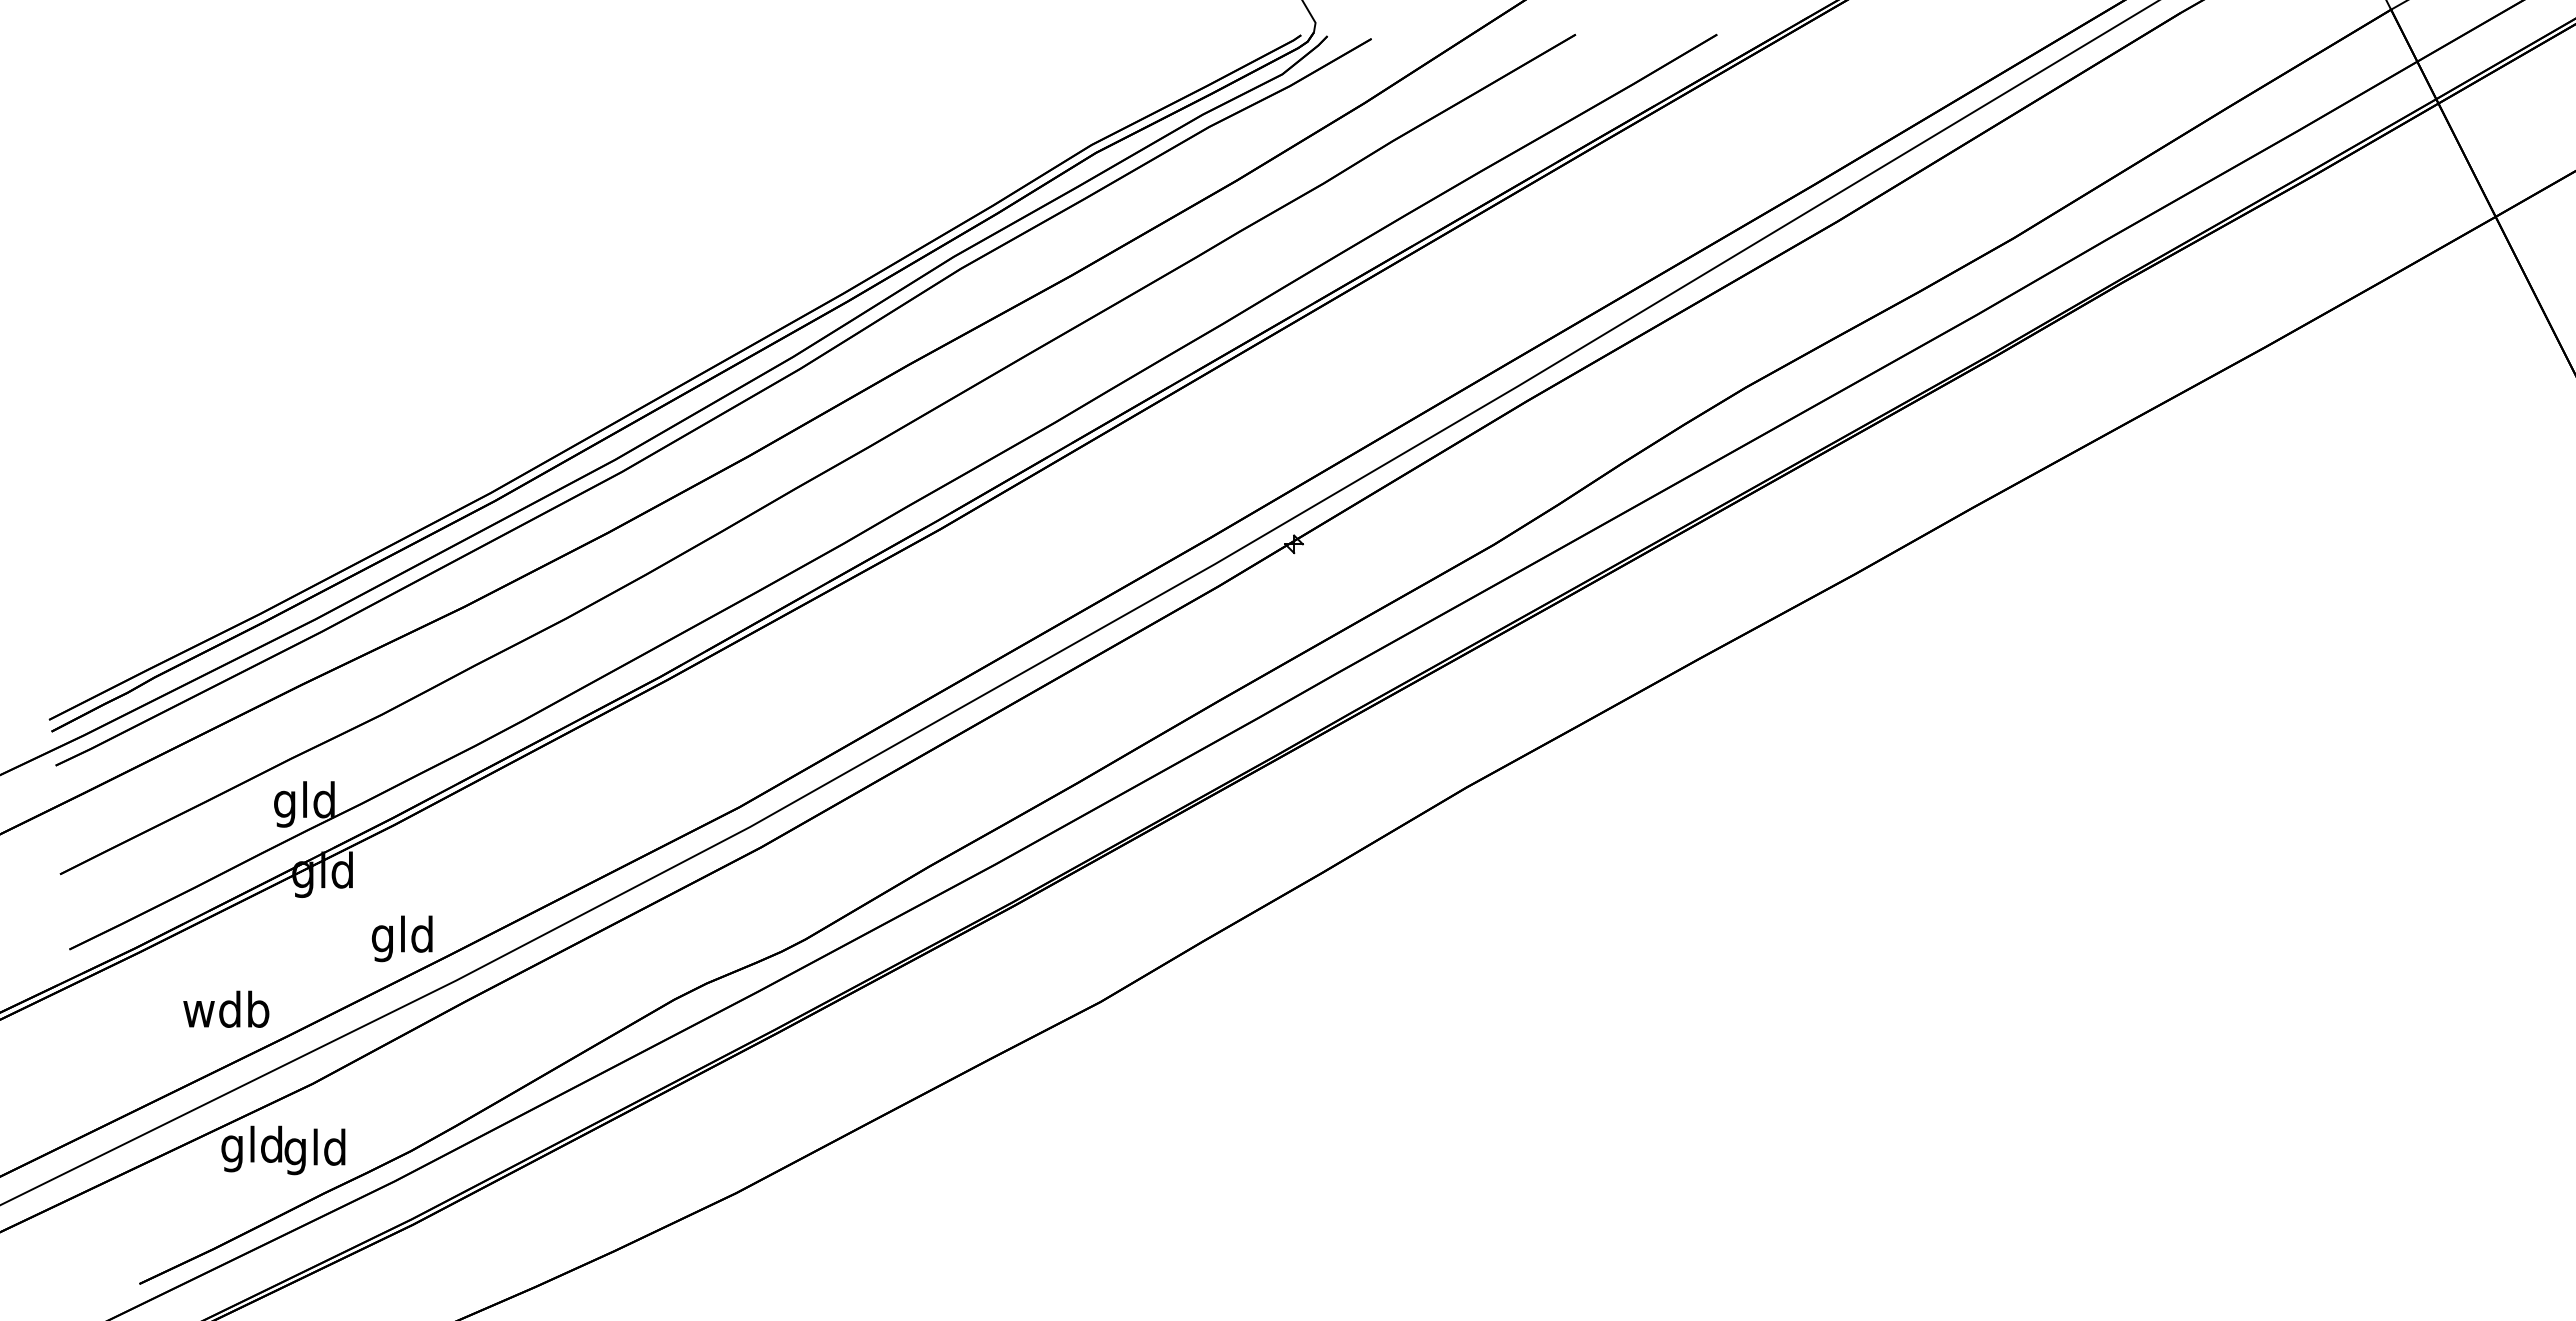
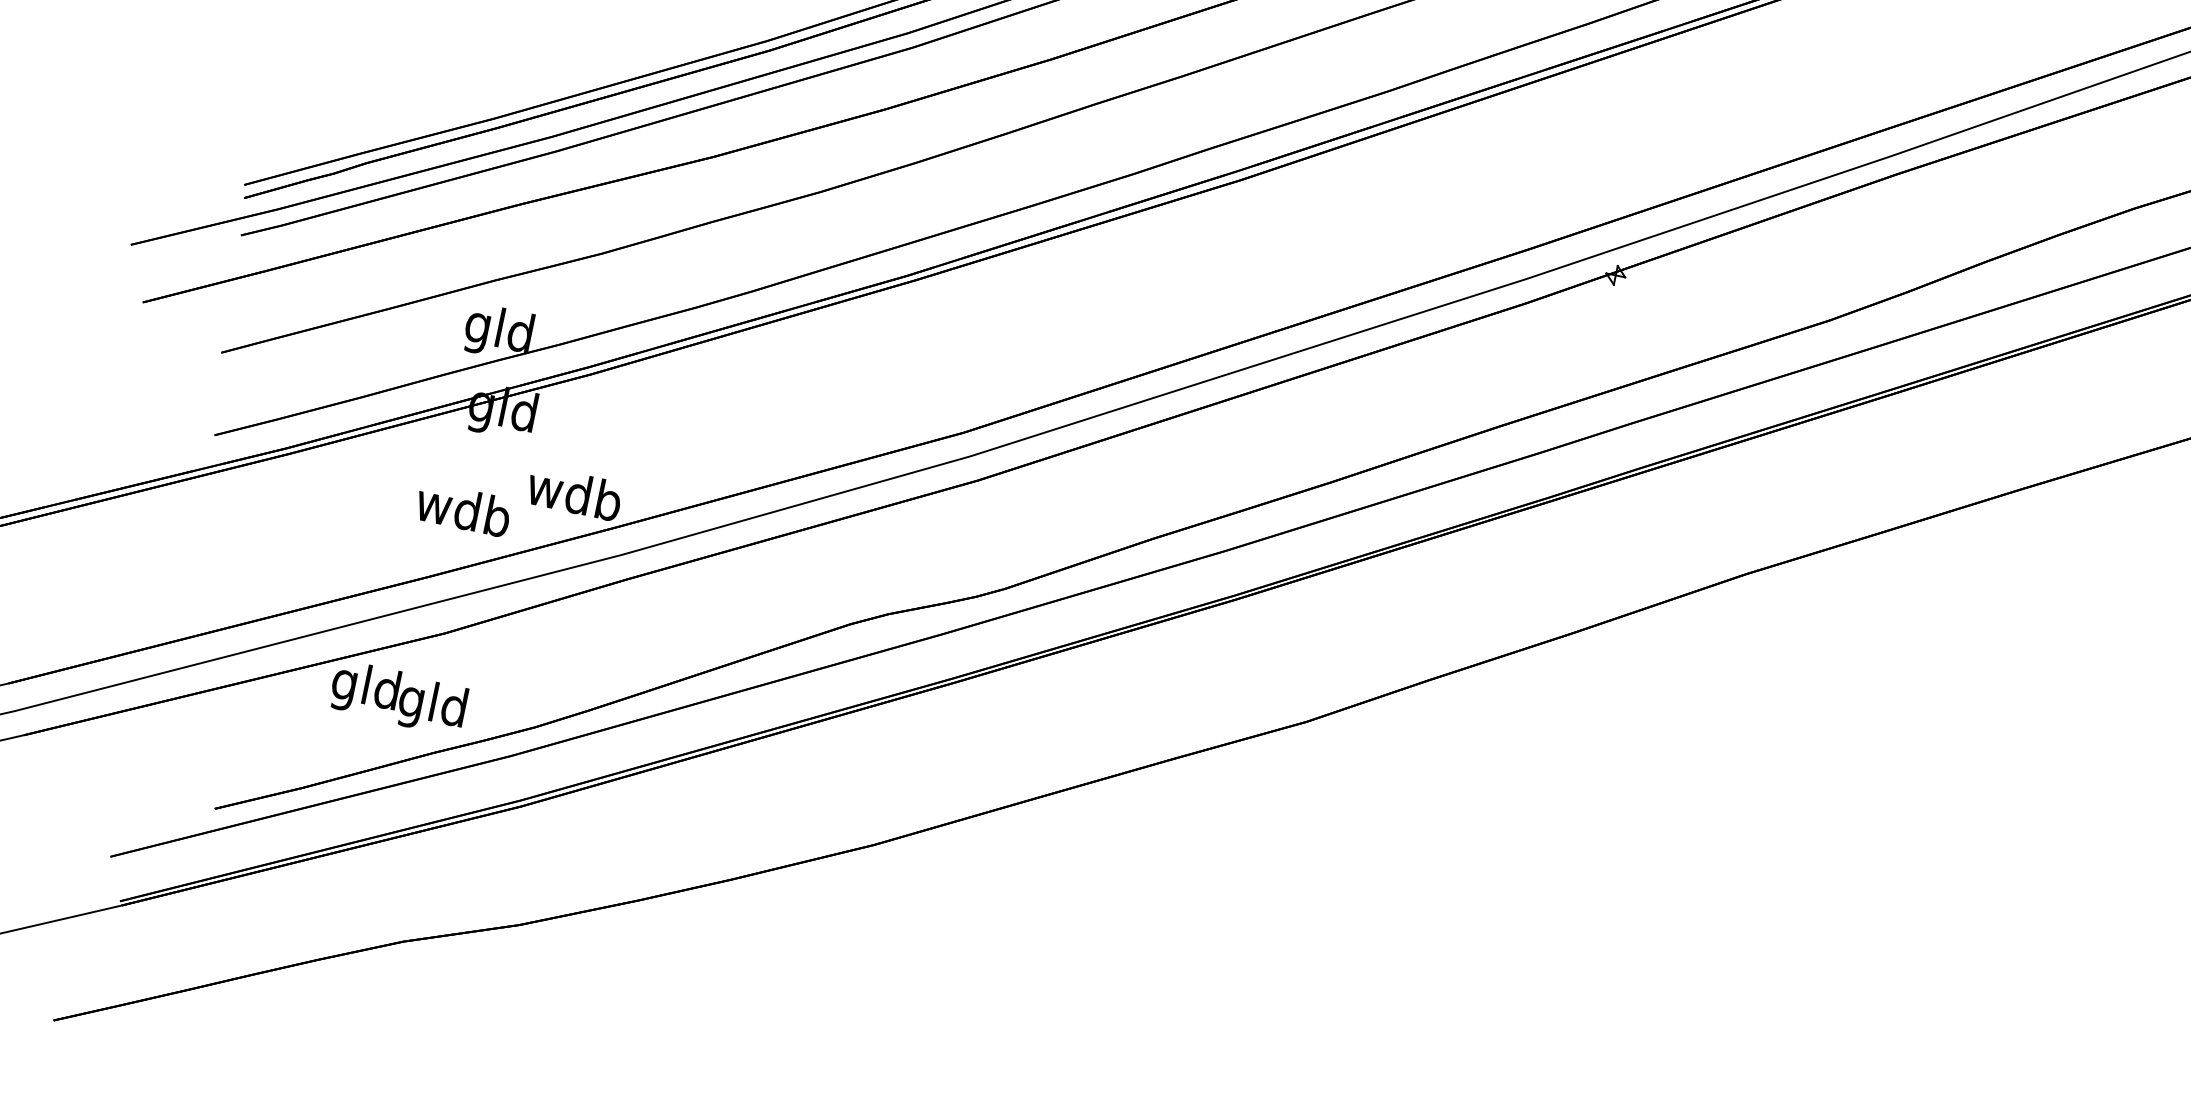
text: (402, 938) -> (573, 497), gld -> wdb
text: (226, 1008) -> (464, 508), moved

